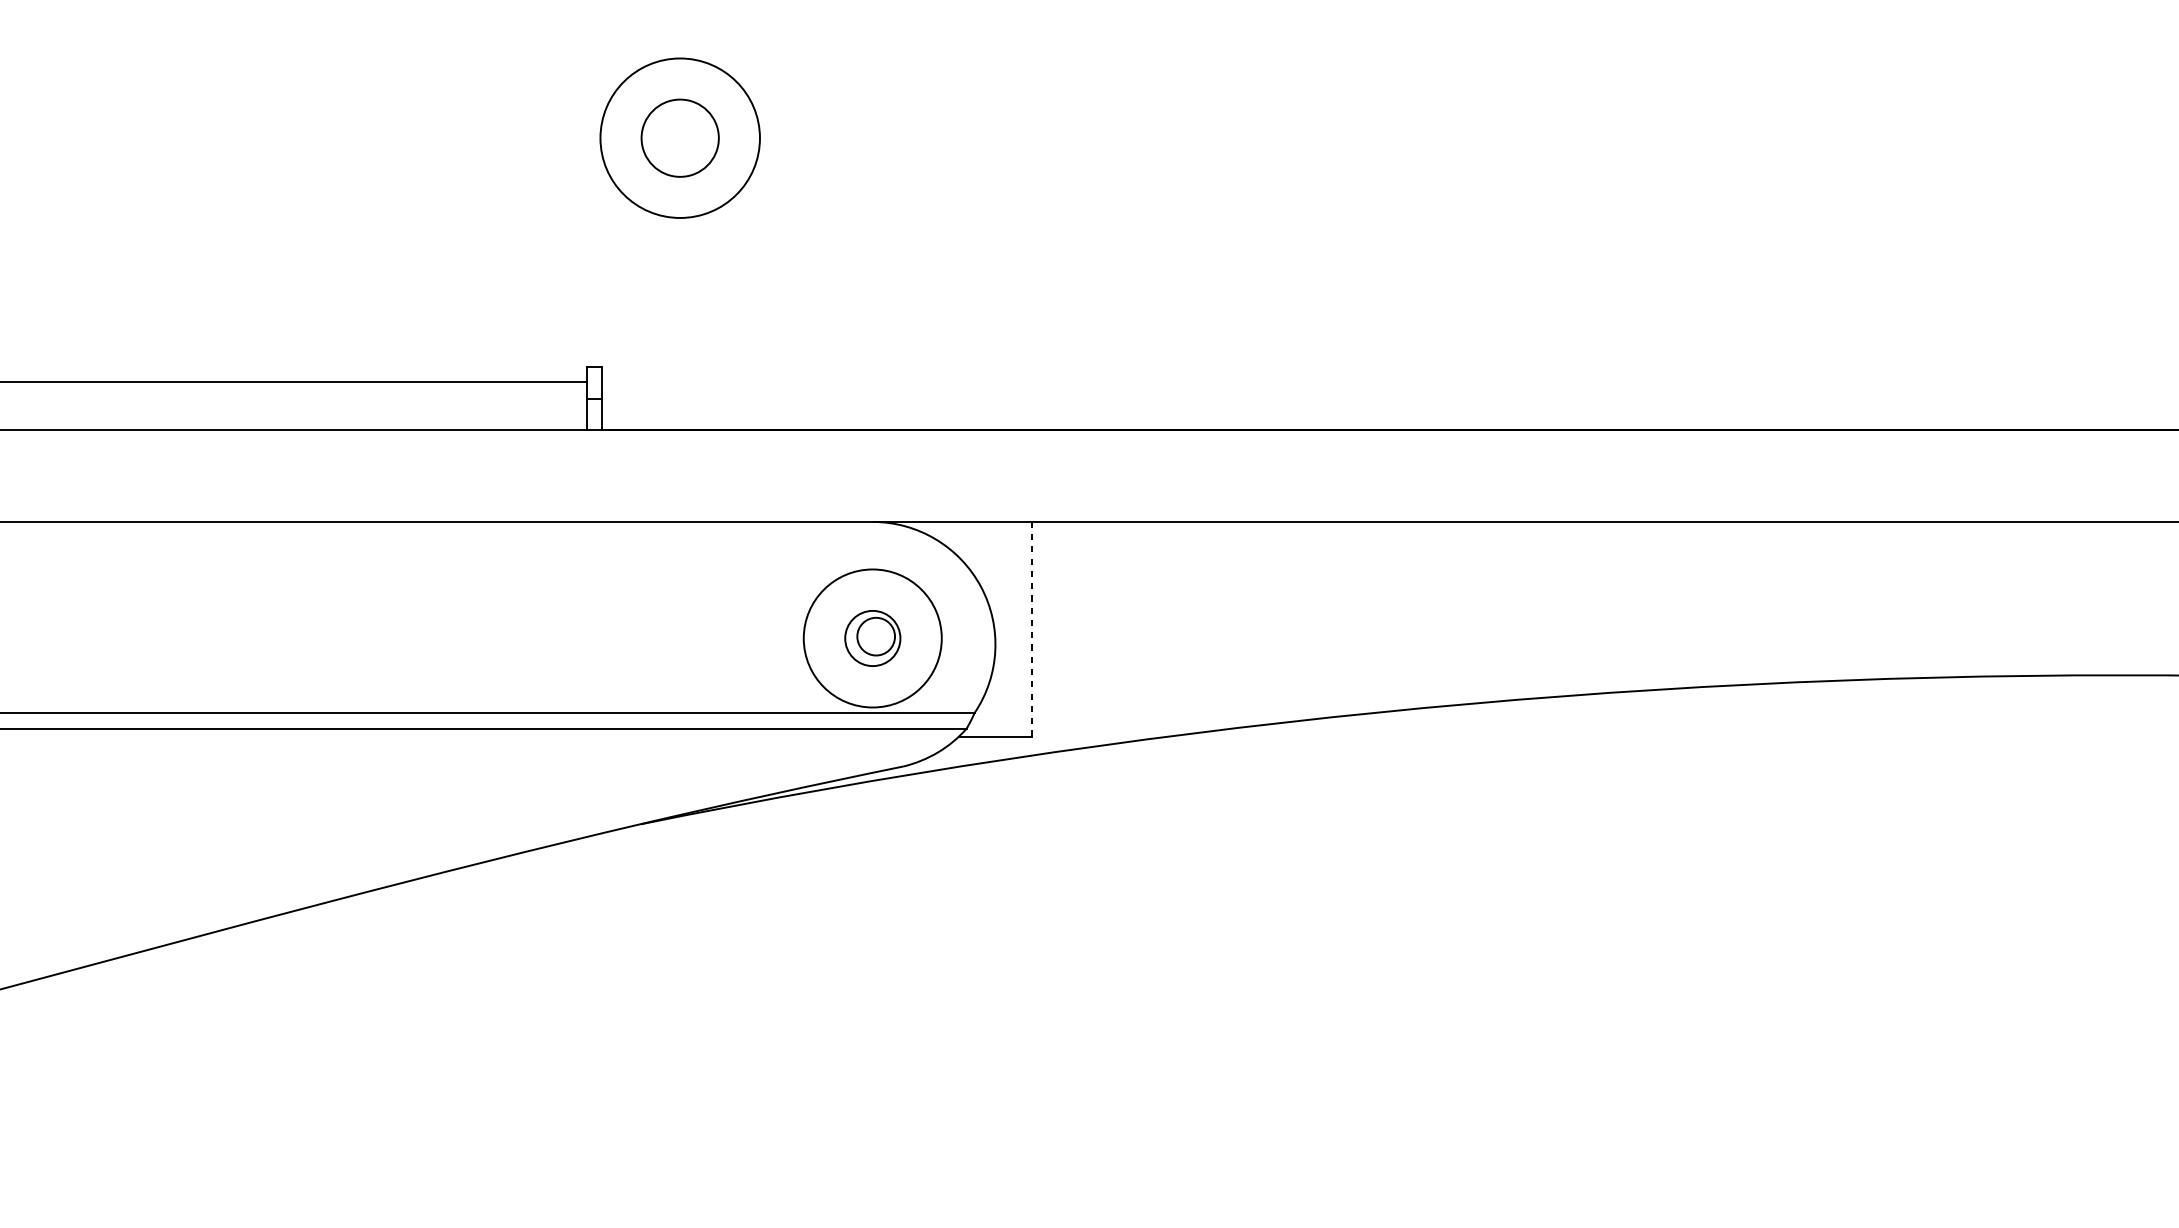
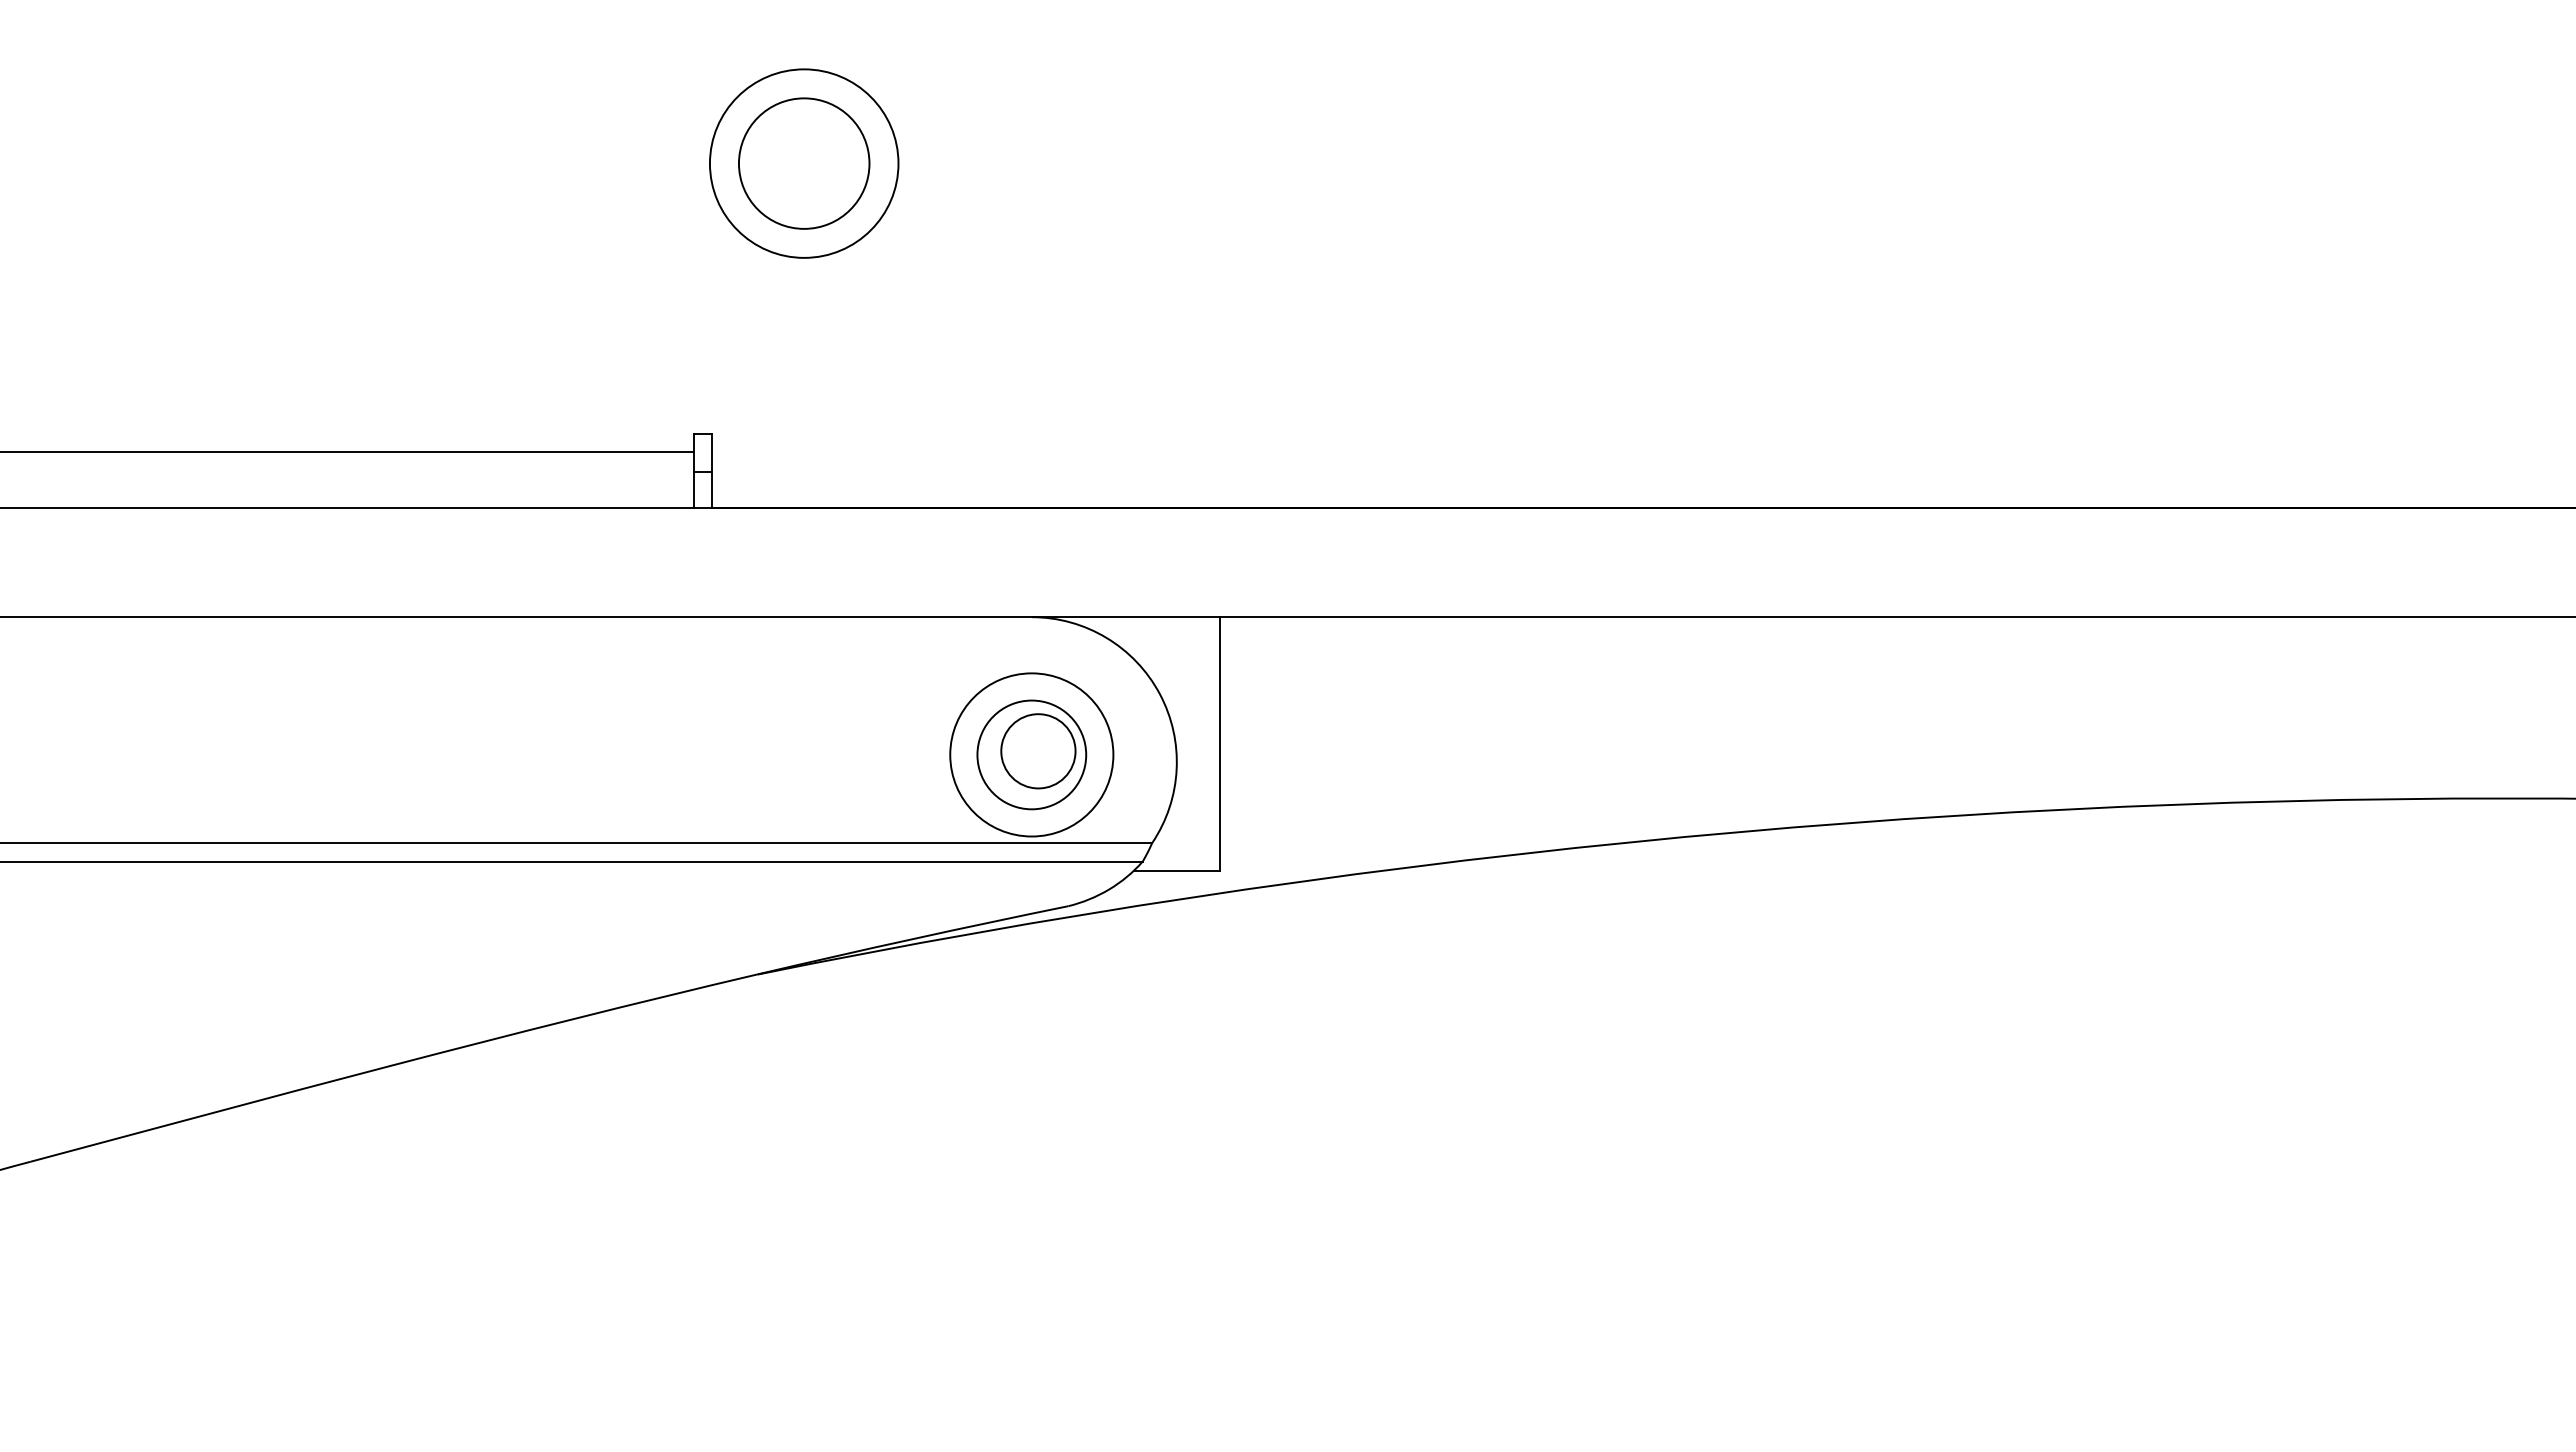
circle: (679, 138) -> (803, 163), size x1.43
line: (1031, 629) -> (1219, 744), dashed -> solid
part: (872, 638) -> (1031, 754), size x1.67

